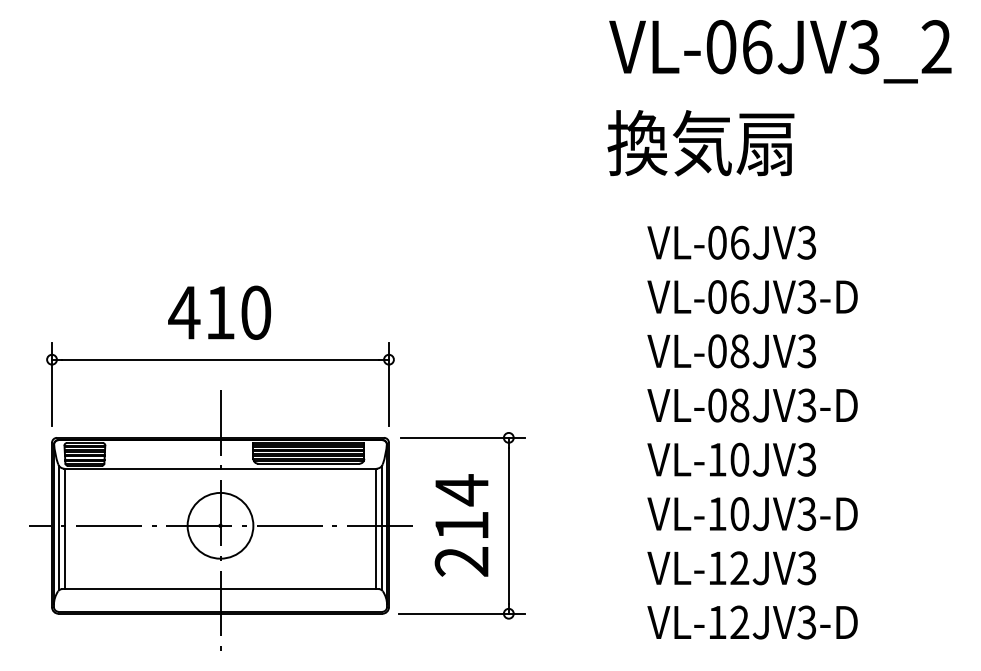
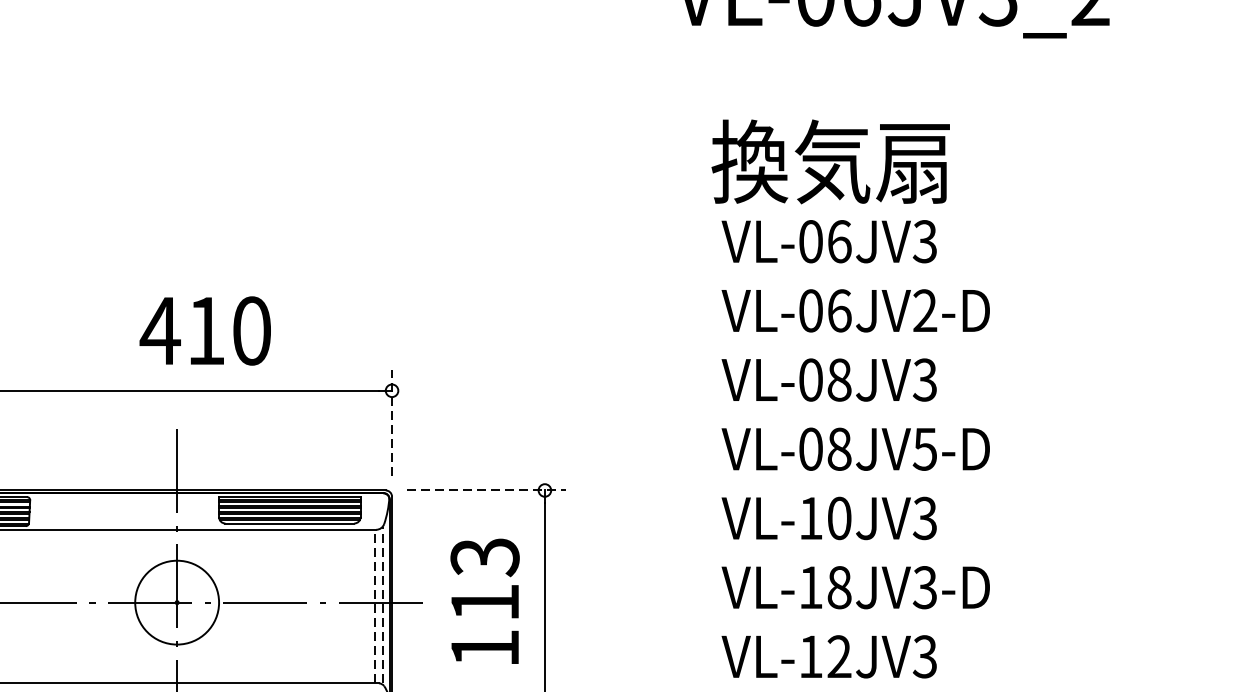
text: (700, 143) -> (830, 162), moved
text: (806, 296) -> (924, 310), VL-06JV3-D -> VL-06JV2-D
text: (219, 312) -> (205, 330), moved
line: (389, 384) -> (392, 422), solid -> dashed
text: (806, 405) -> (924, 449), VL-08JV3-D -> VL-08JV5-D
line: (463, 437) -> (487, 490), solid -> dashed
text: (739, 513) -> (839, 586), VL-10JV3-D -> VL-18JV3-D
text: (461, 525) -> (484, 602), 214 -> 113
line: (382, 527) -> (383, 604), solid -> dashed
line: (375, 528) -> (374, 606), solid -> dashed

